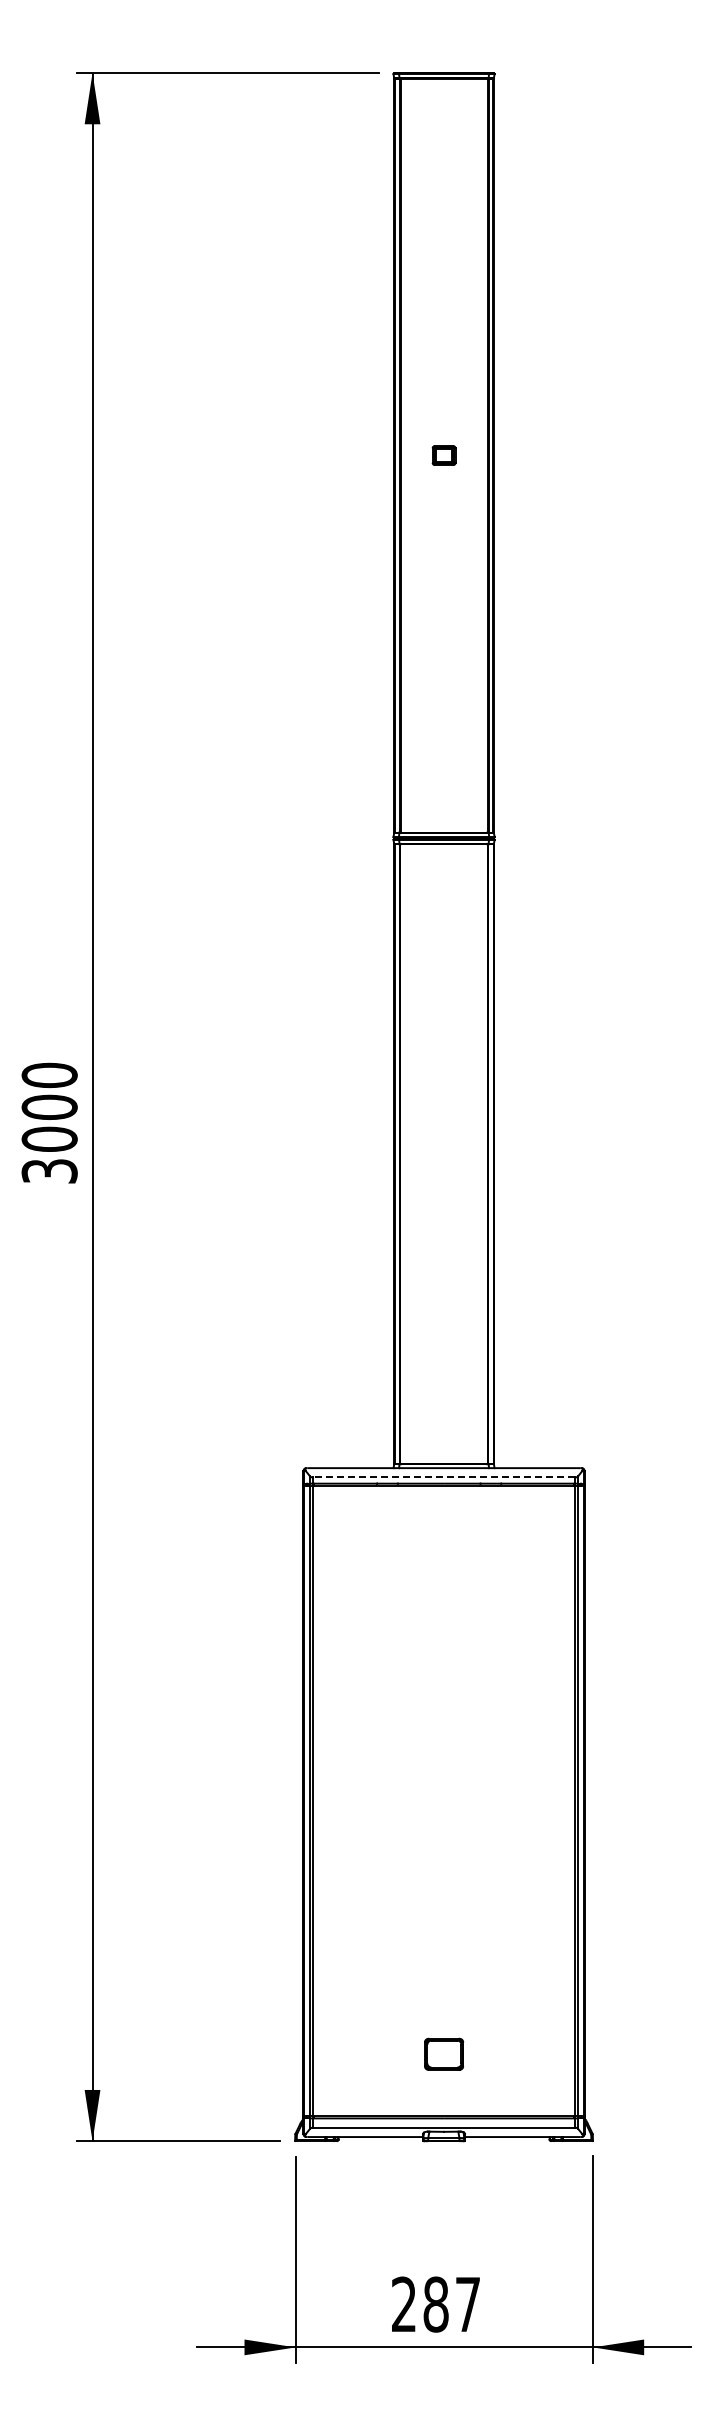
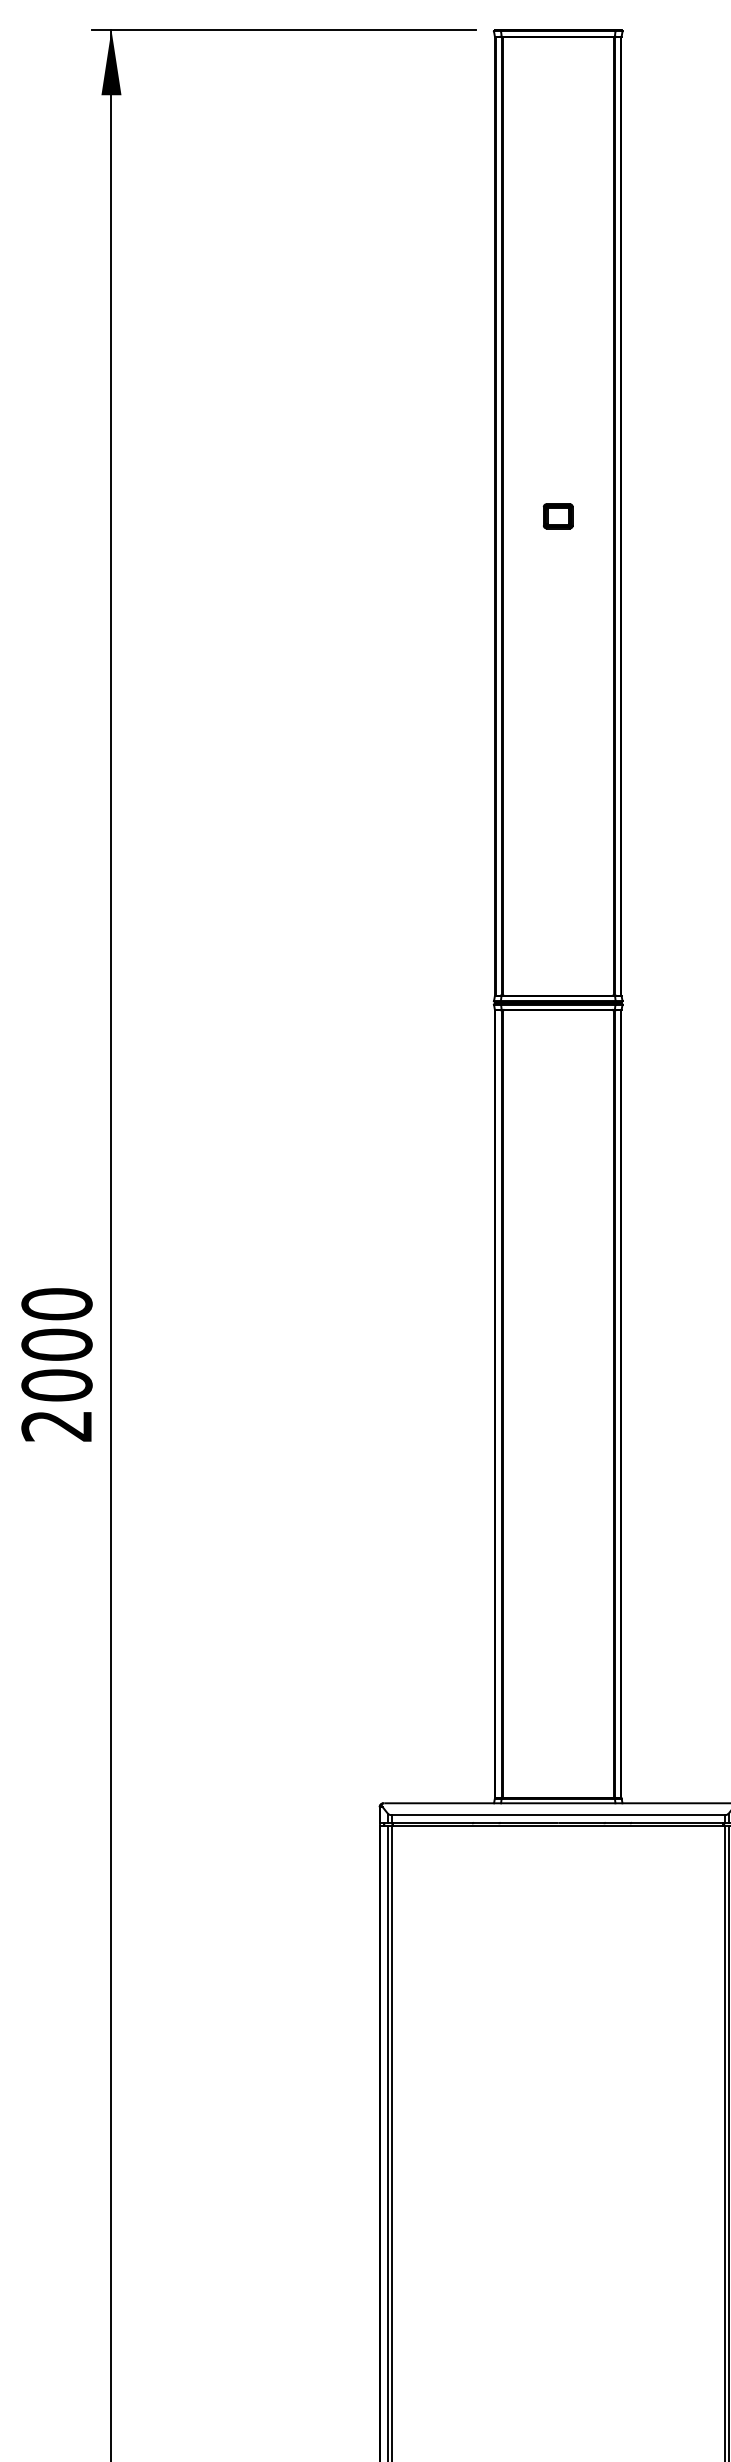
text: (49, 1171) -> (56, 1426), 3000 -> 2000
line: (444, 1477) -> (558, 1815), dashed -> solid

